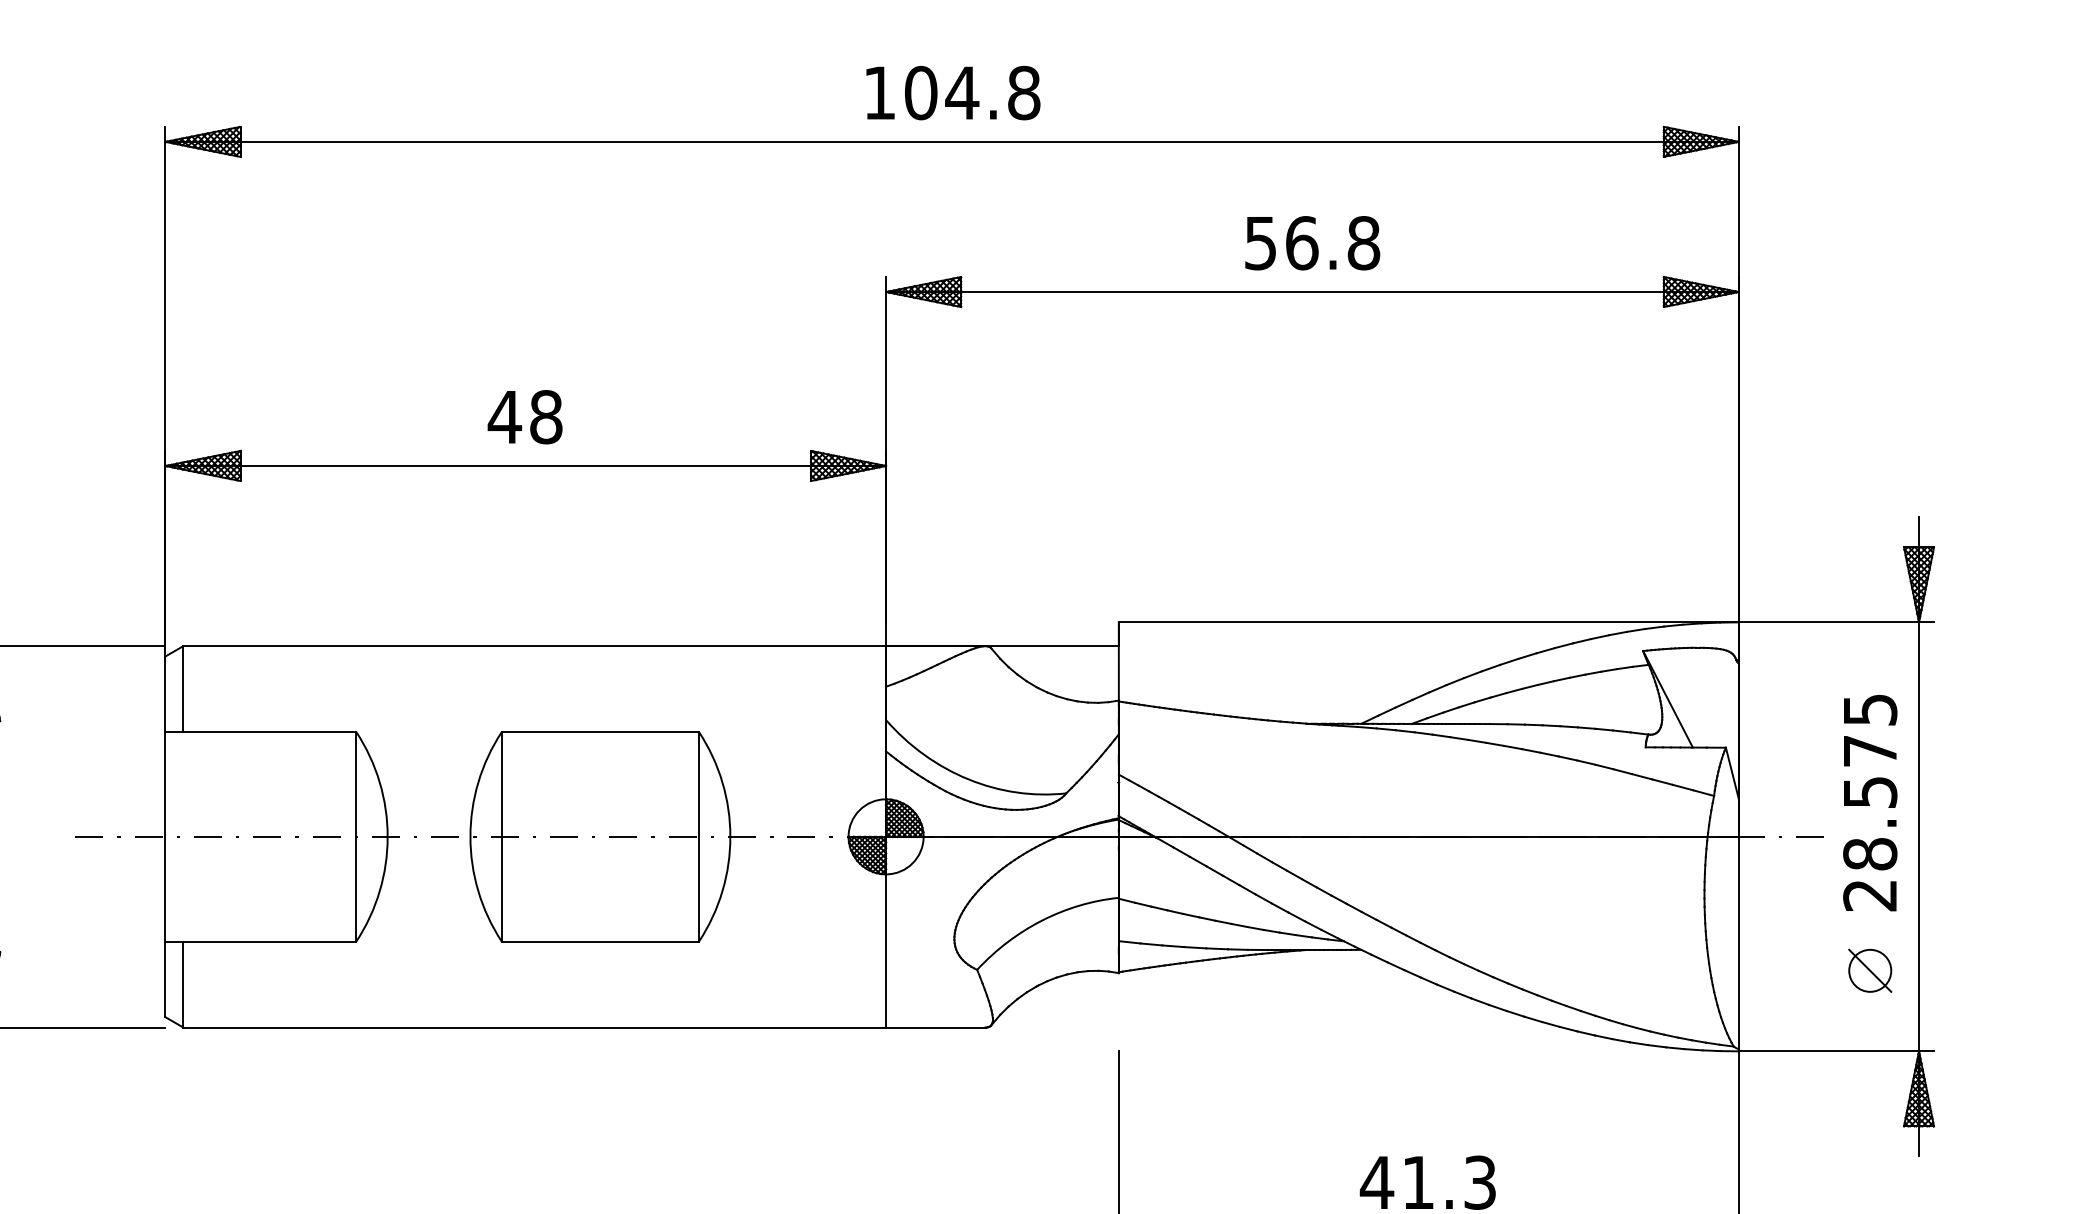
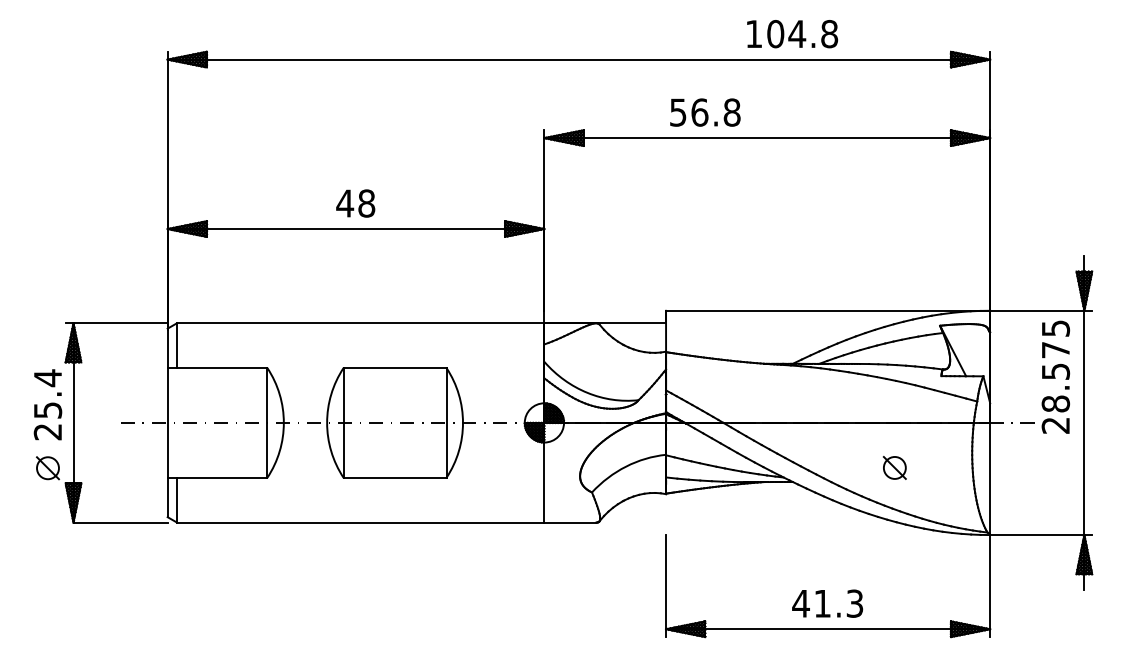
text: (953, 93) -> (792, 34), moved
text: (1312, 243) -> (705, 112), moved
text: (1869, 801) -> (1055, 376), moved
part: (1869, 969) -> (894, 467), moved

